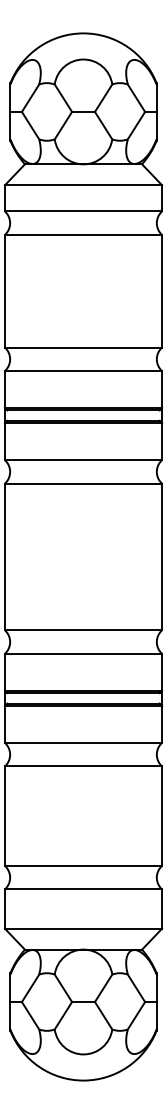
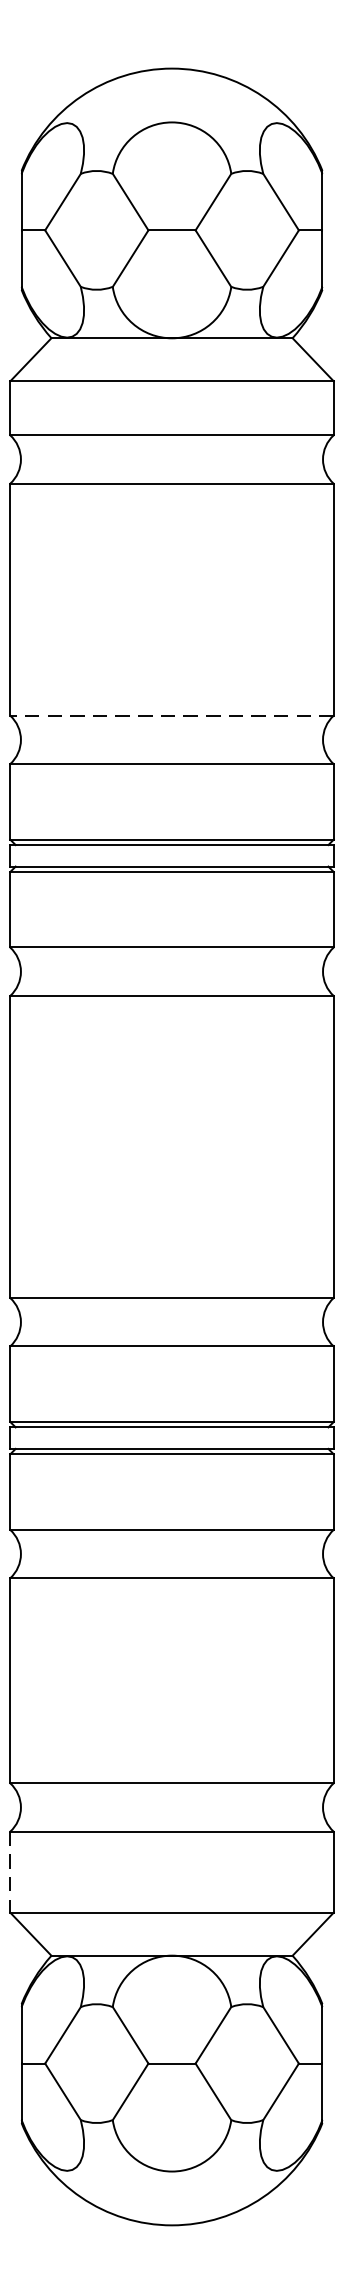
line: (83, 347) -> (172, 715), solid -> dashed
line: (4, 909) -> (9, 1873), solid -> dashed

